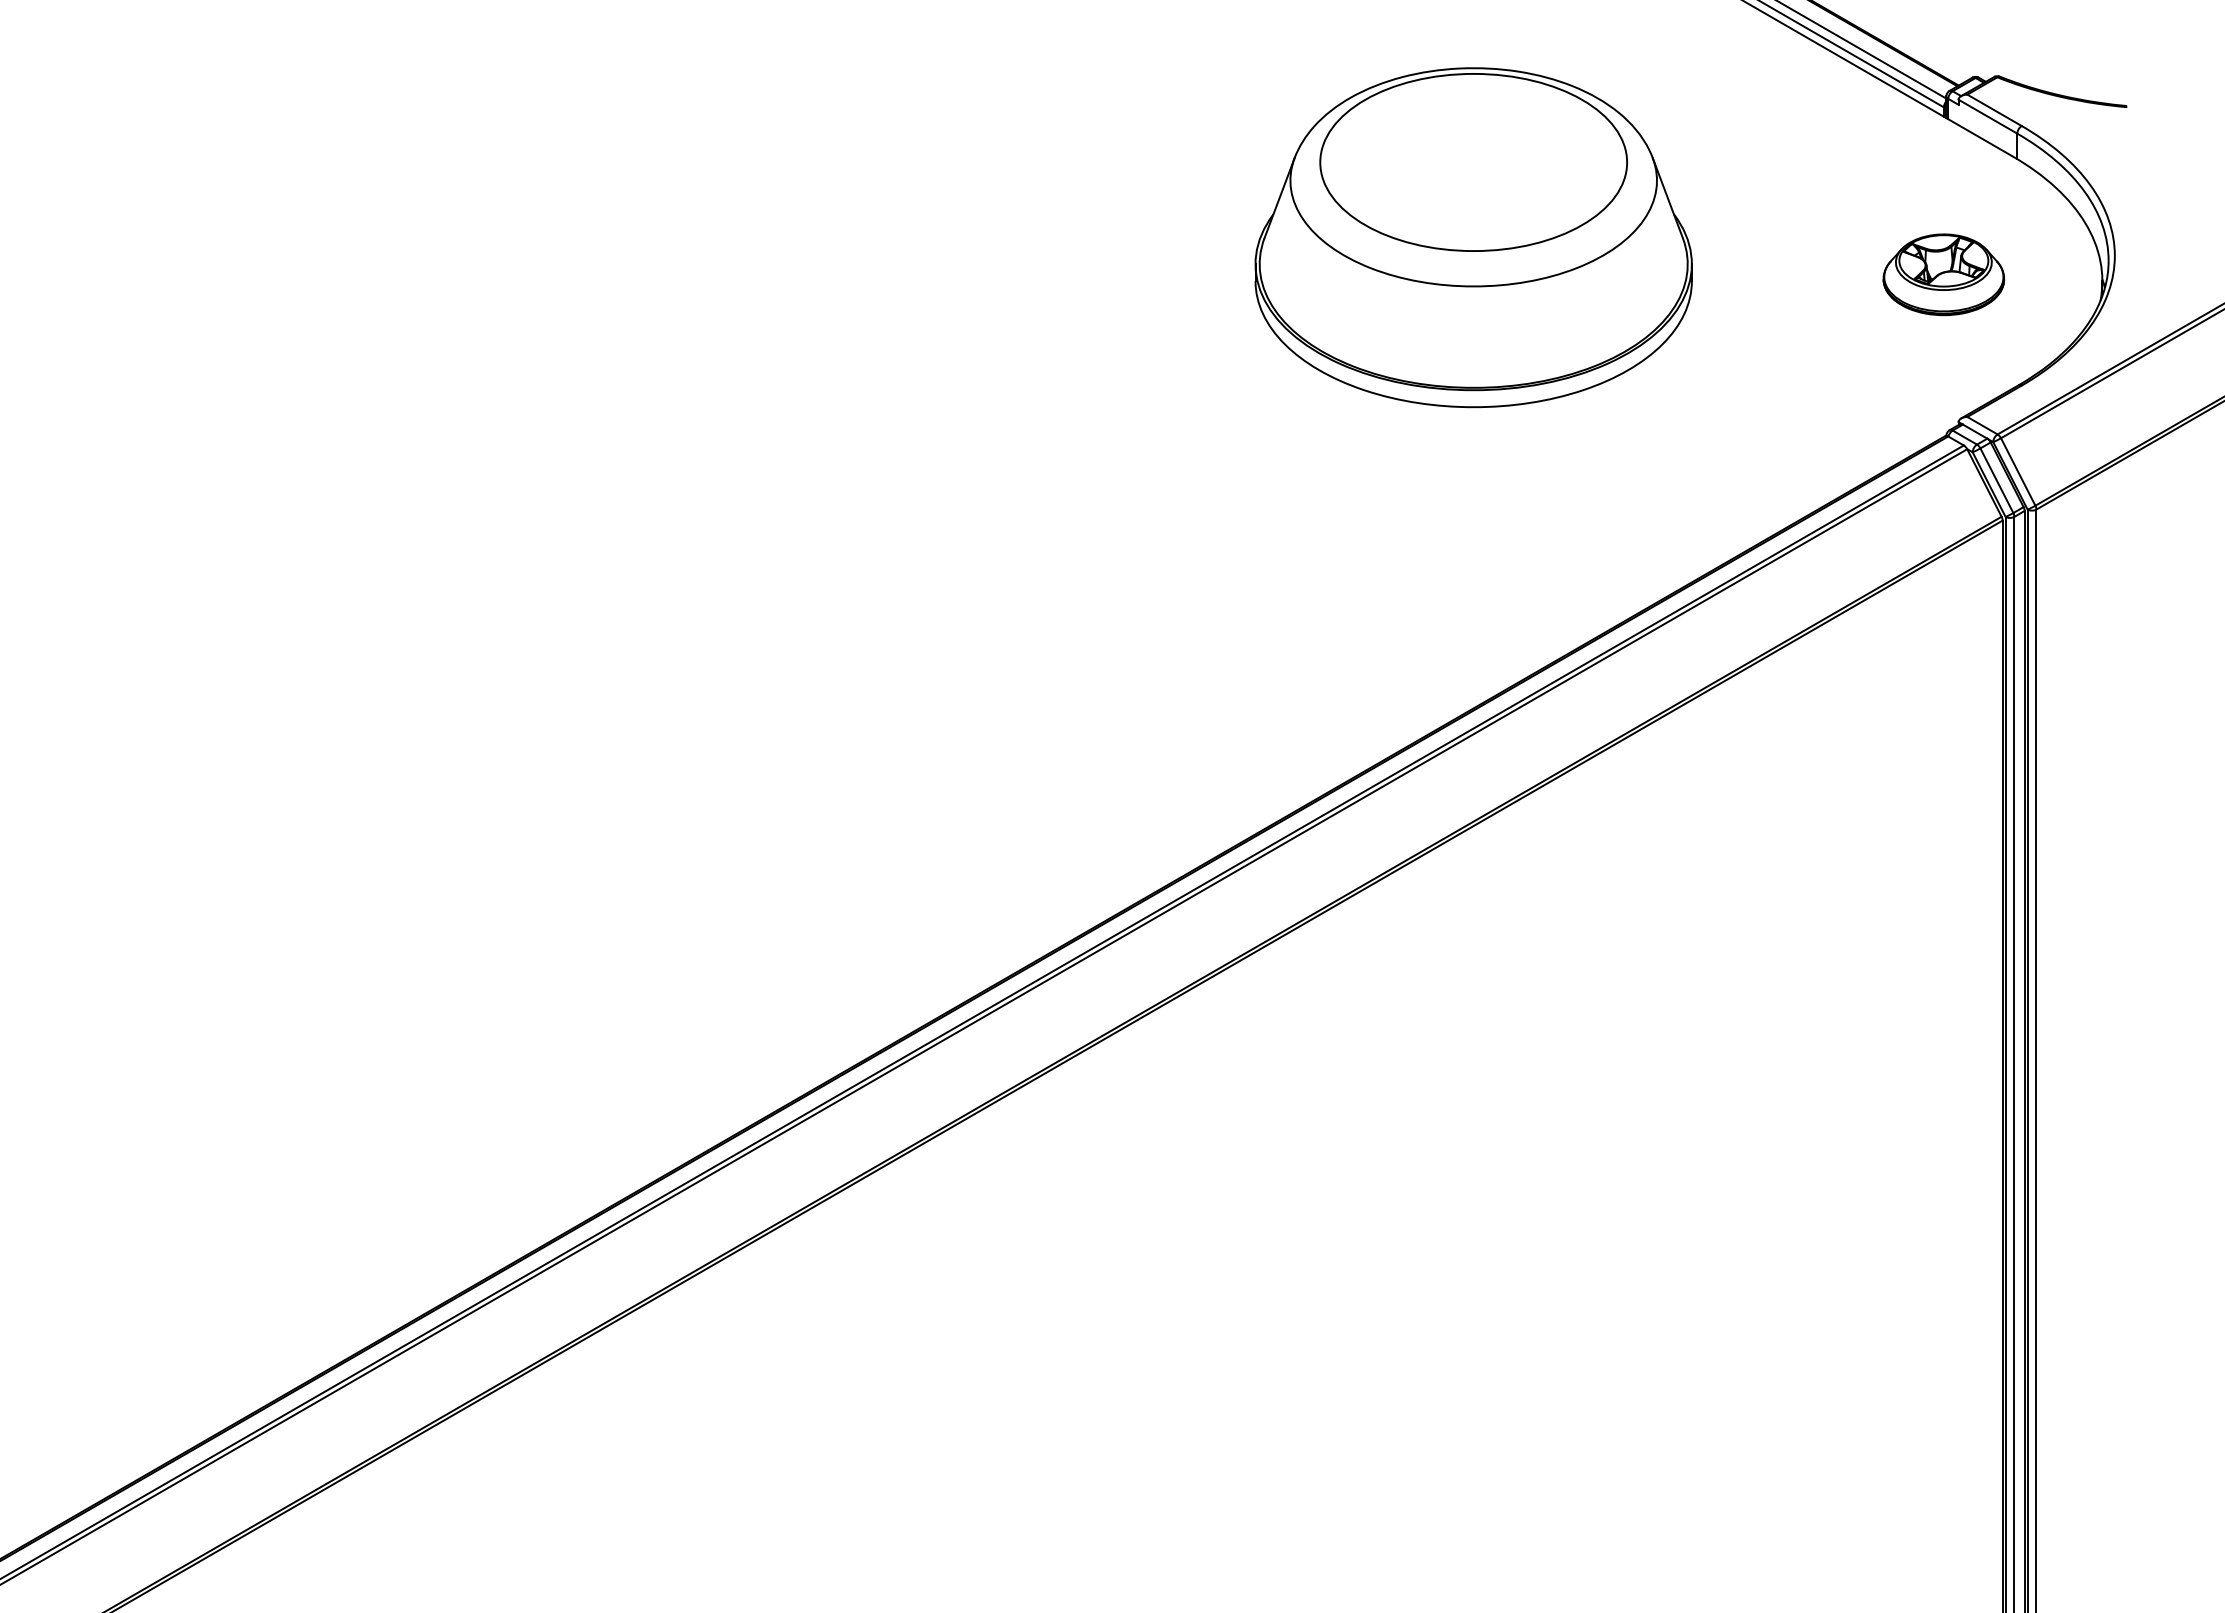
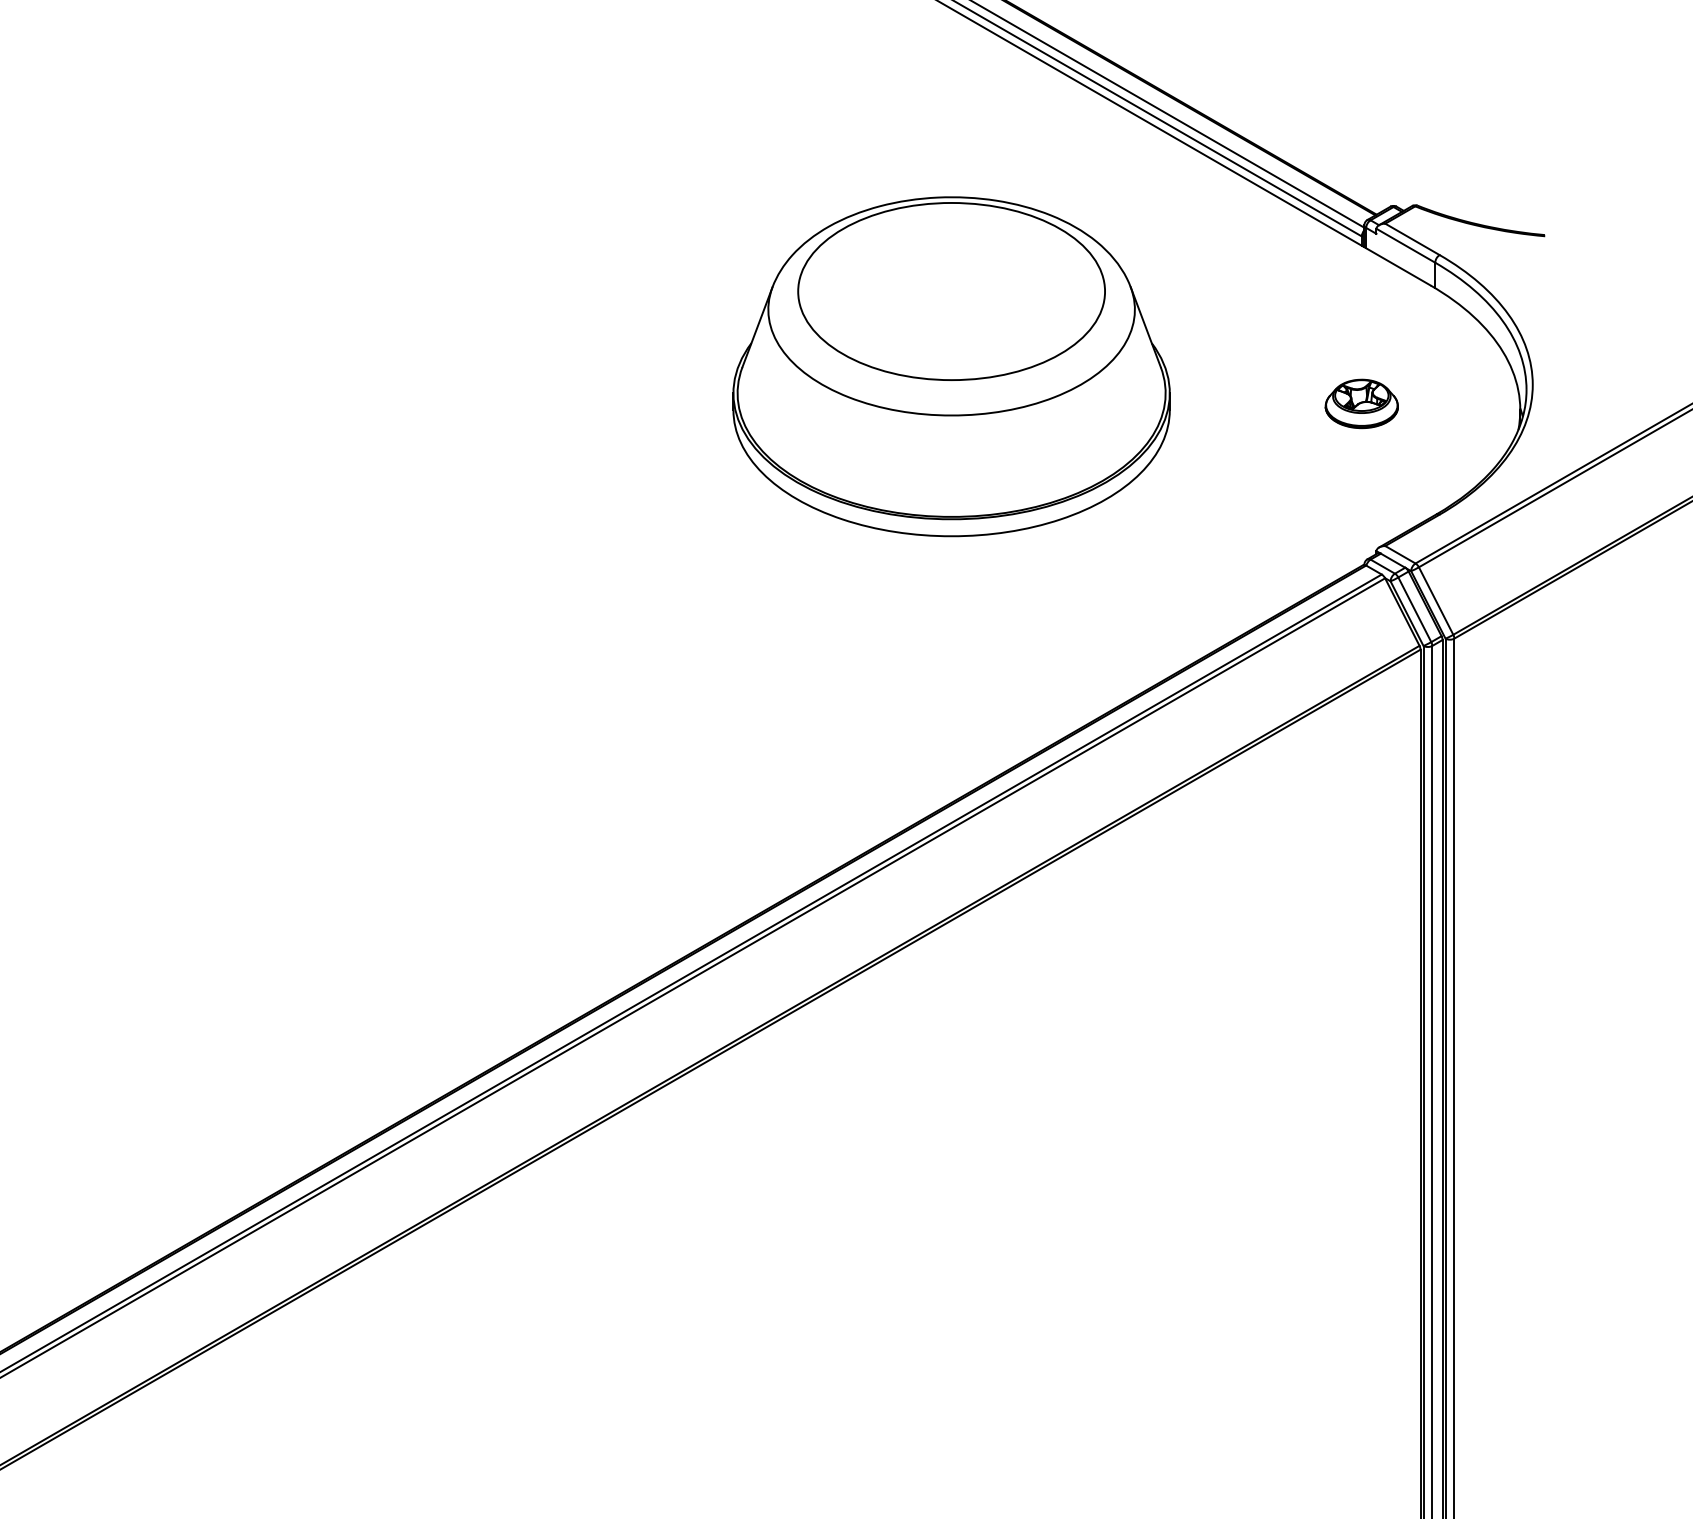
part: (1473, 237) -> (951, 366), moved
part: (1943, 274) -> (1361, 403), size x0.6

